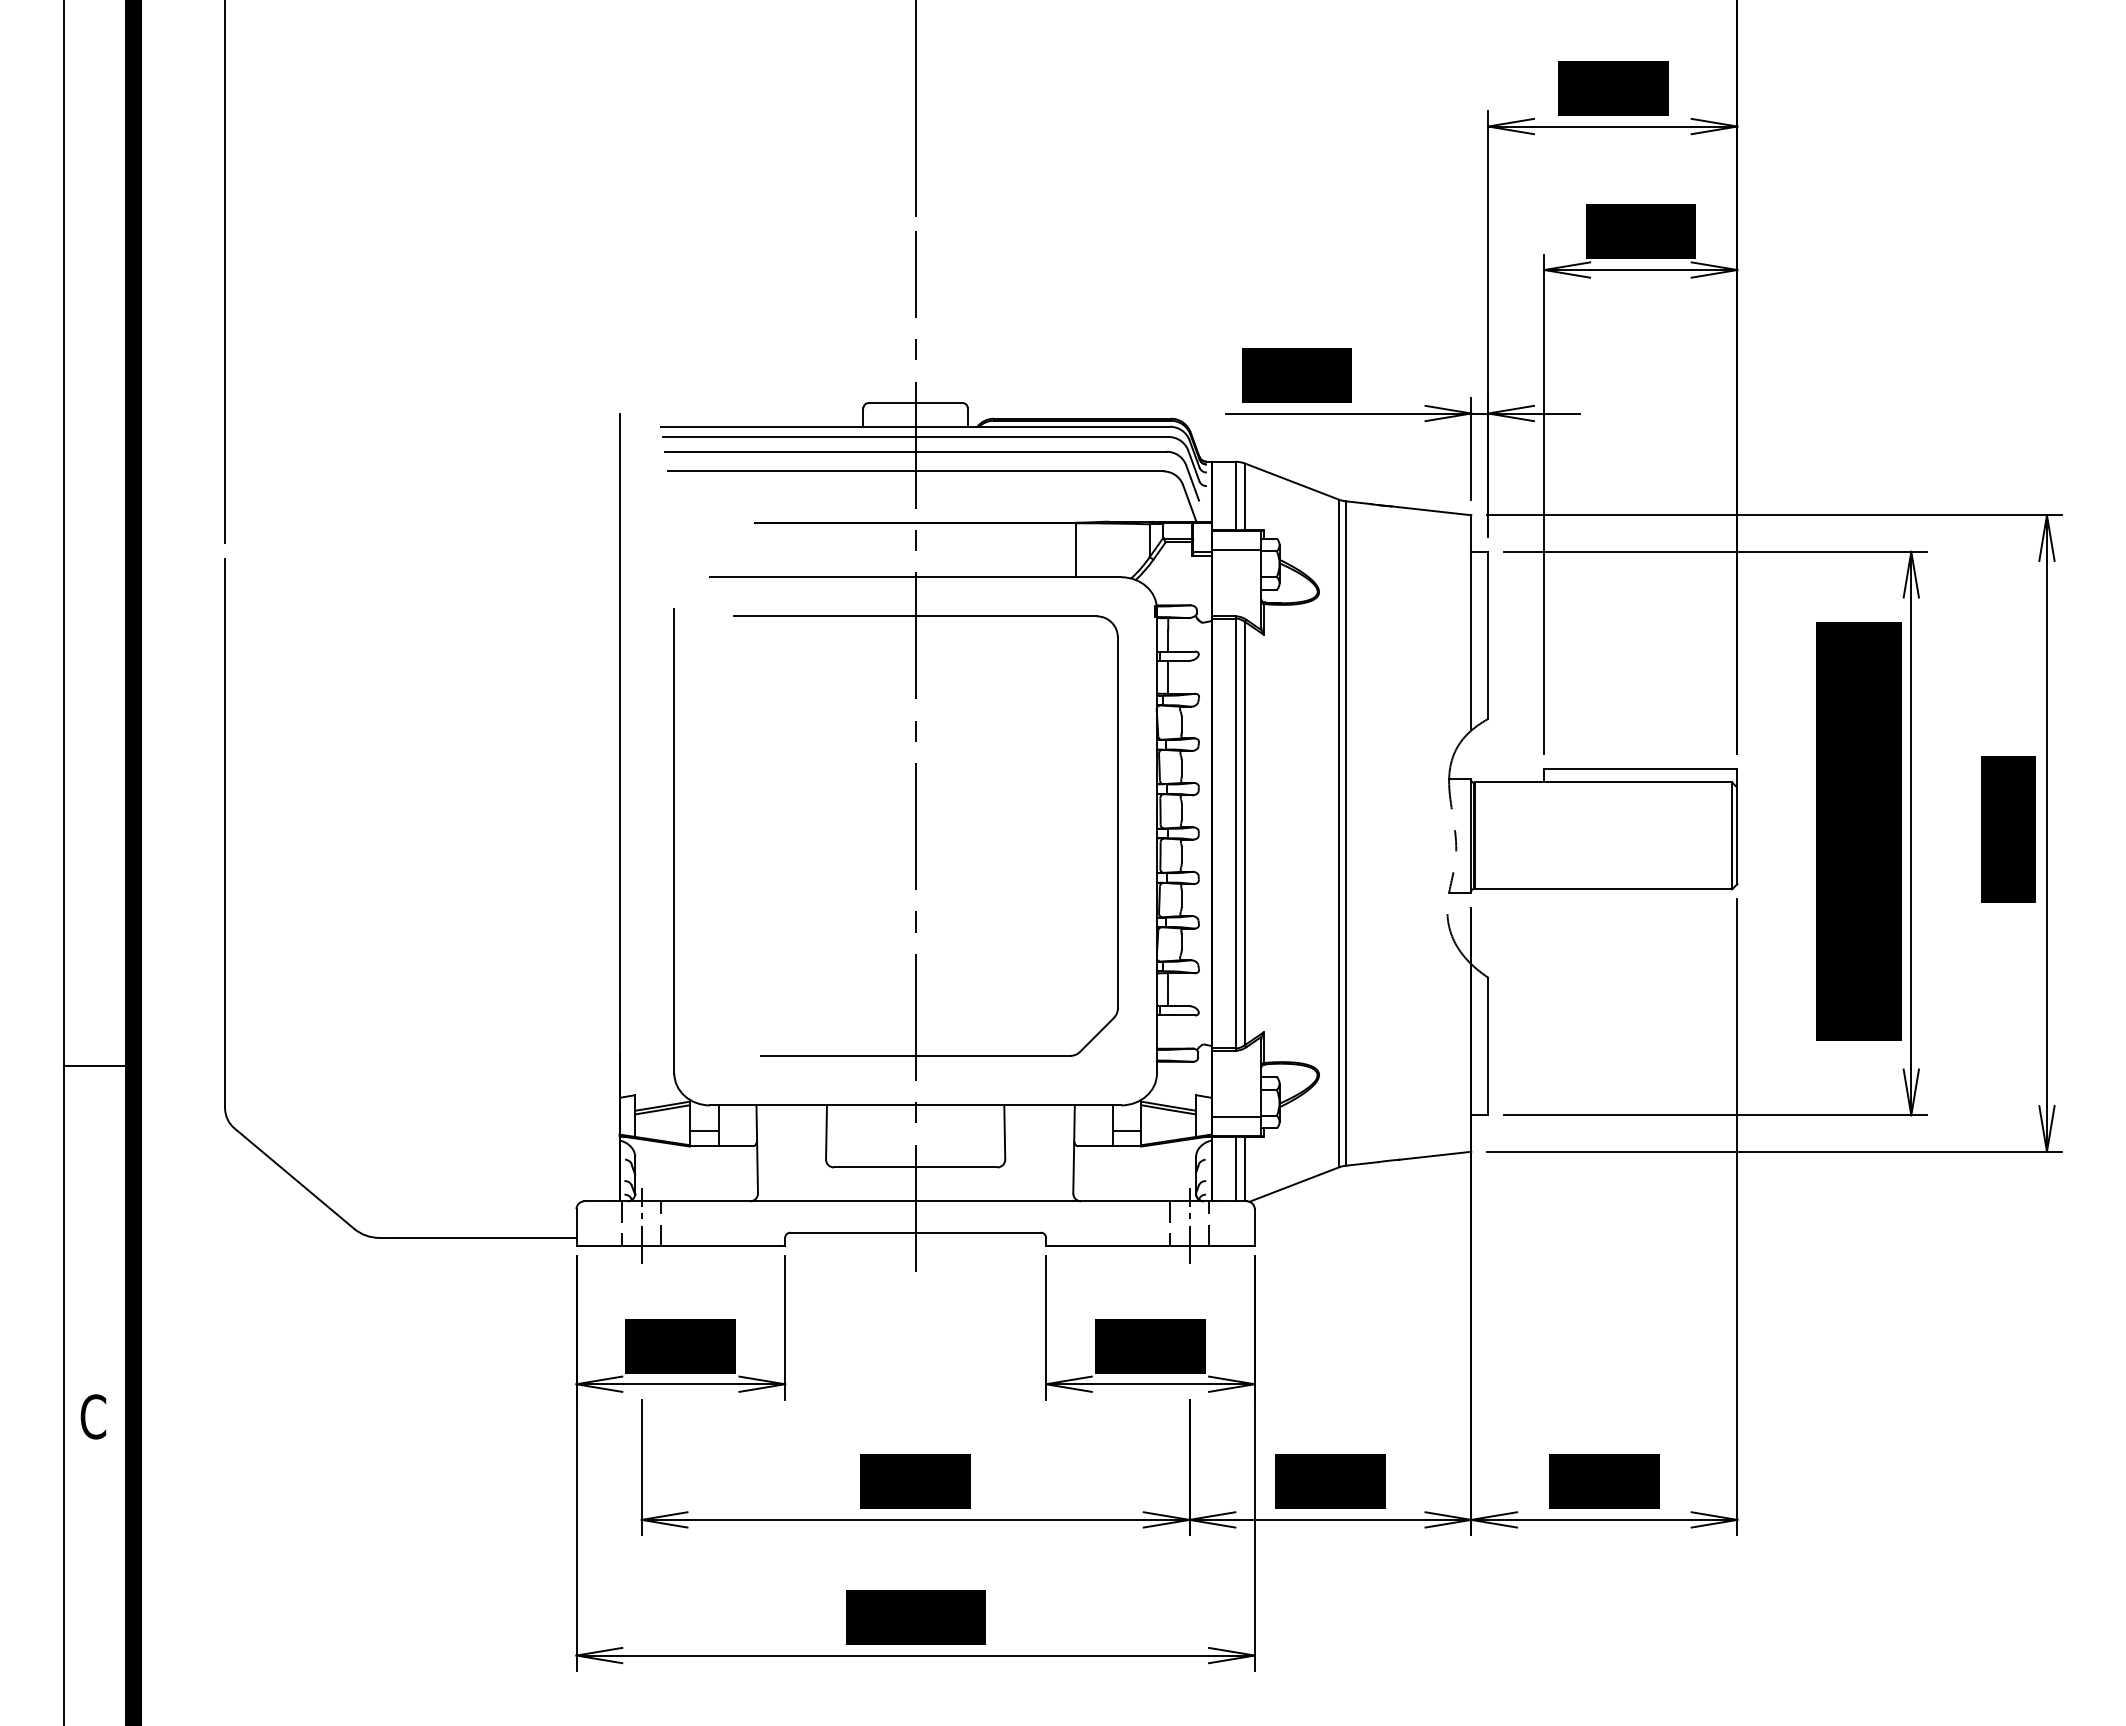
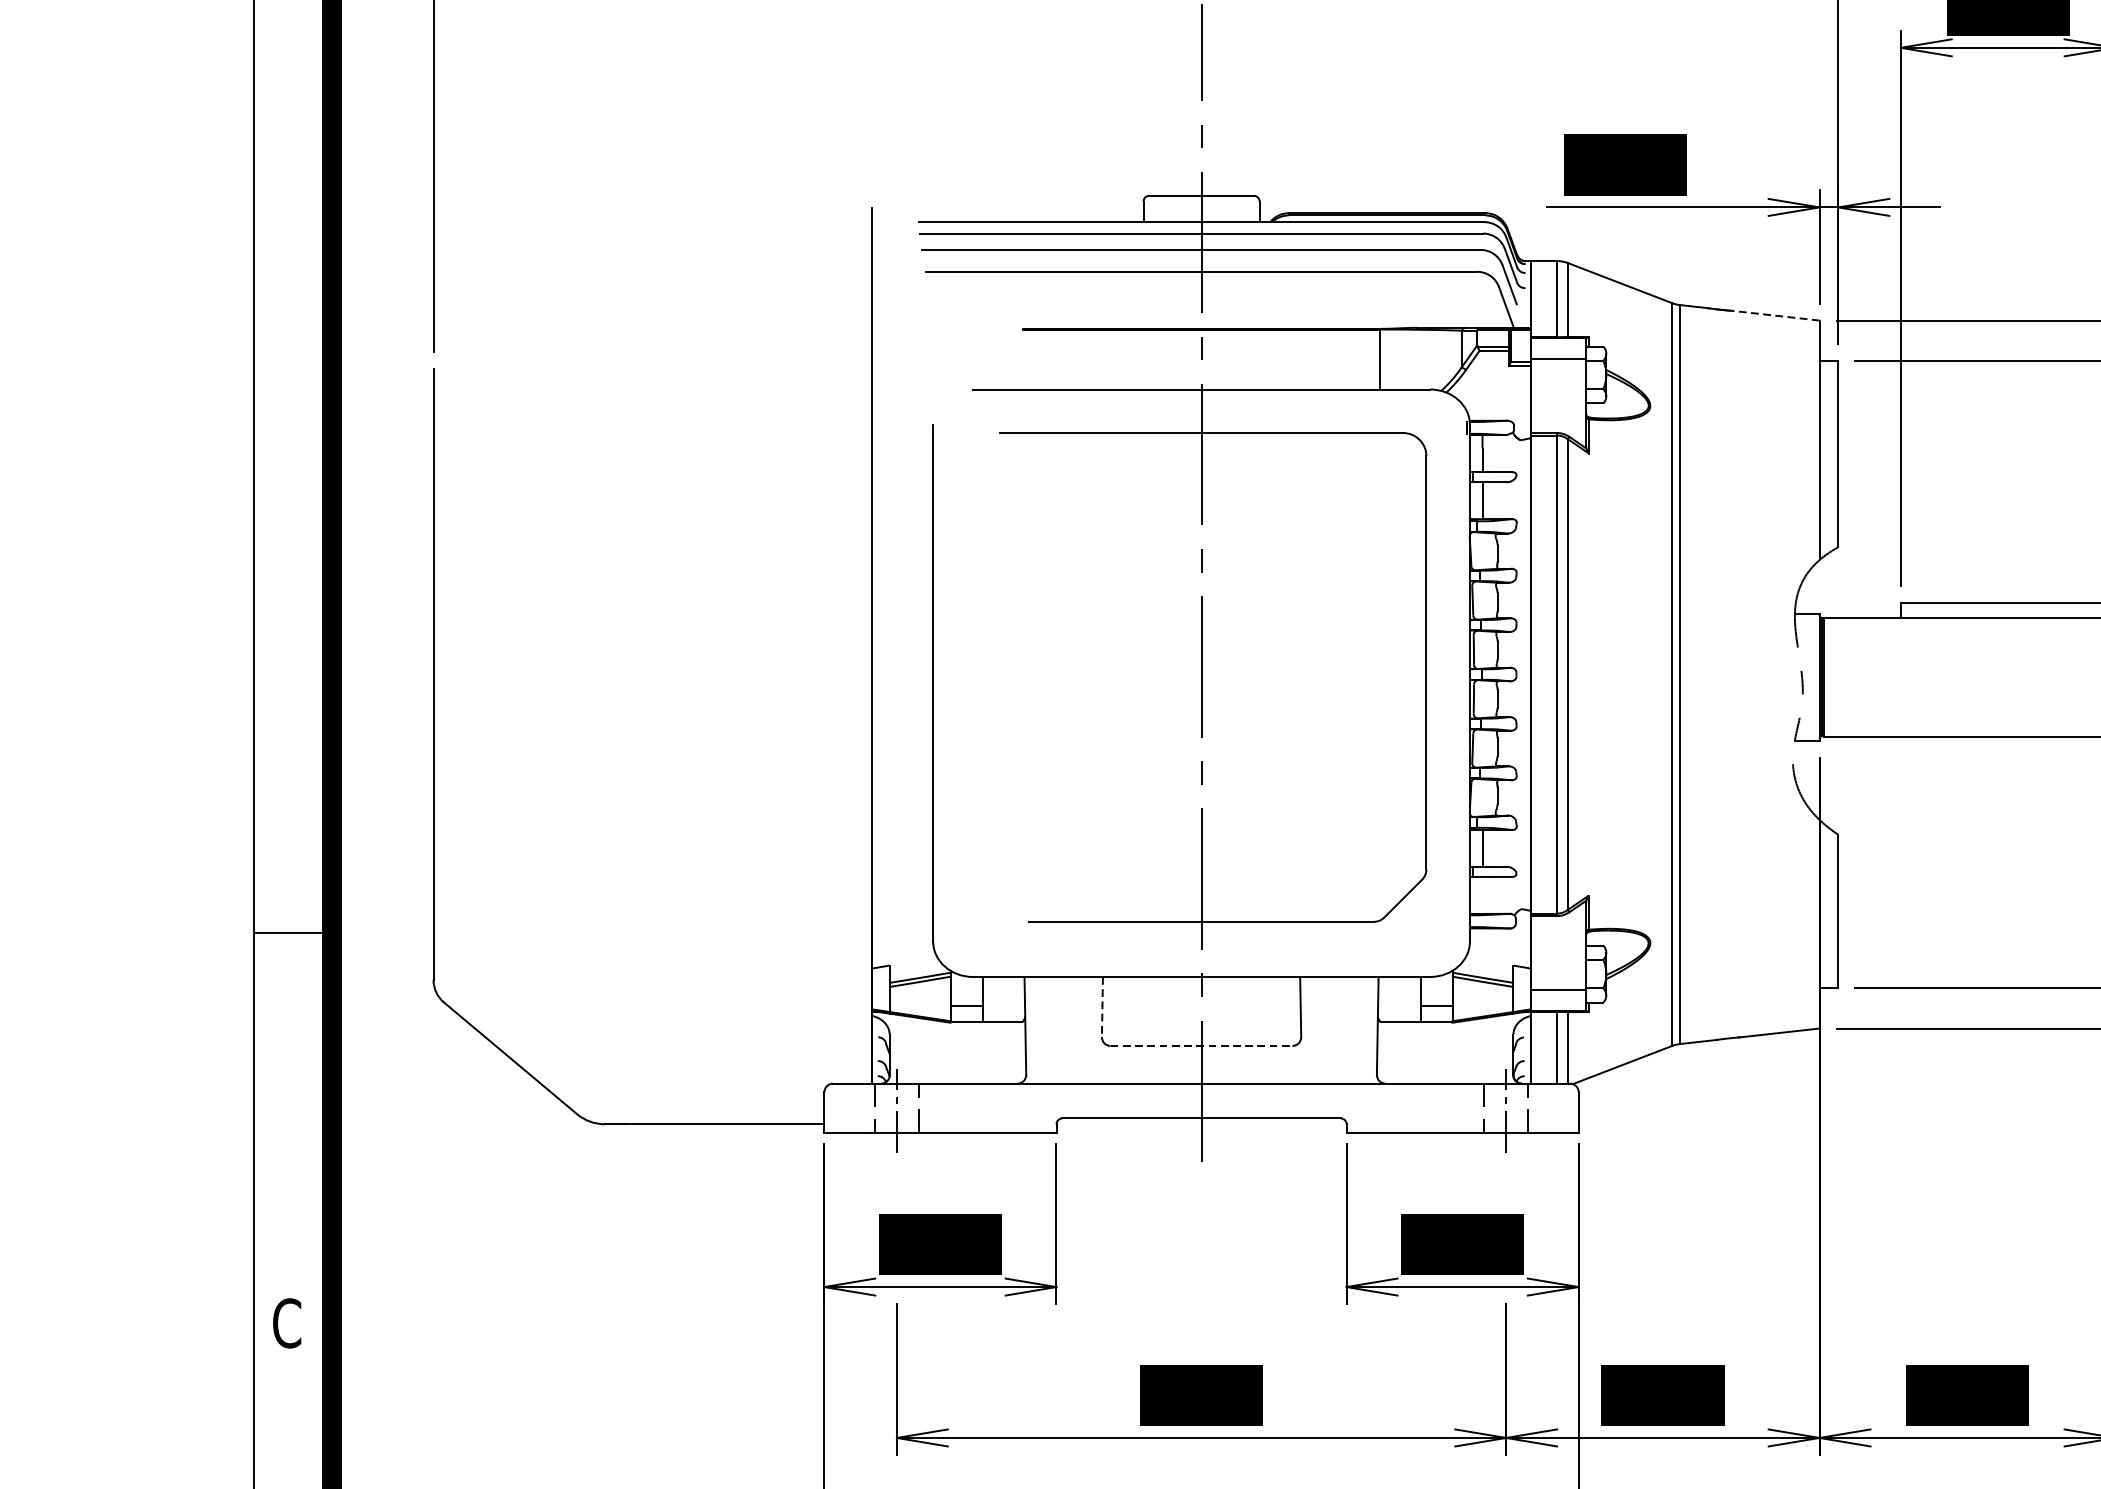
line: (1431, 510) -> (1775, 315), solid -> dashed
line: (826, 1132) -> (1102, 1007), solid -> dashed
line: (915, 1167) -> (1201, 1046), solid -> dashed

